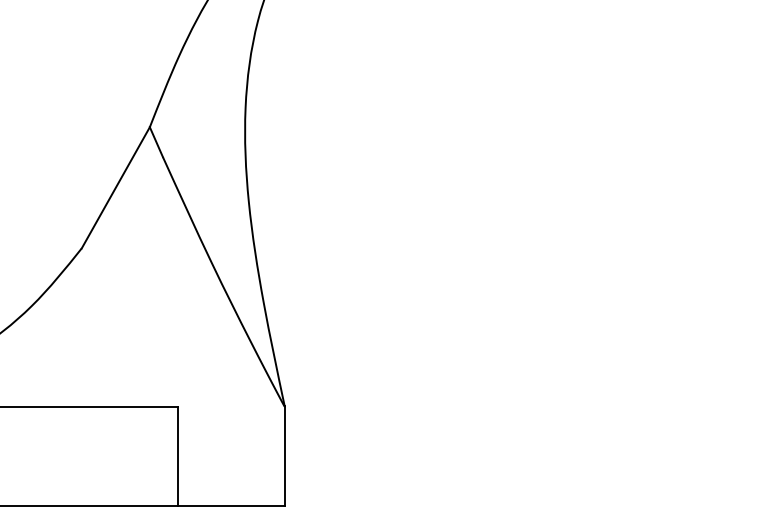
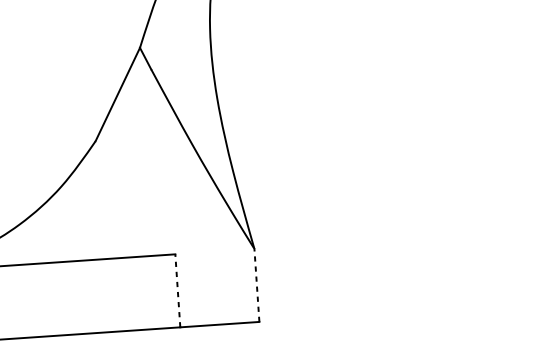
line: (178, 456) -> (177, 290), solid -> dashed
line: (284, 456) -> (256, 285), solid -> dashed

